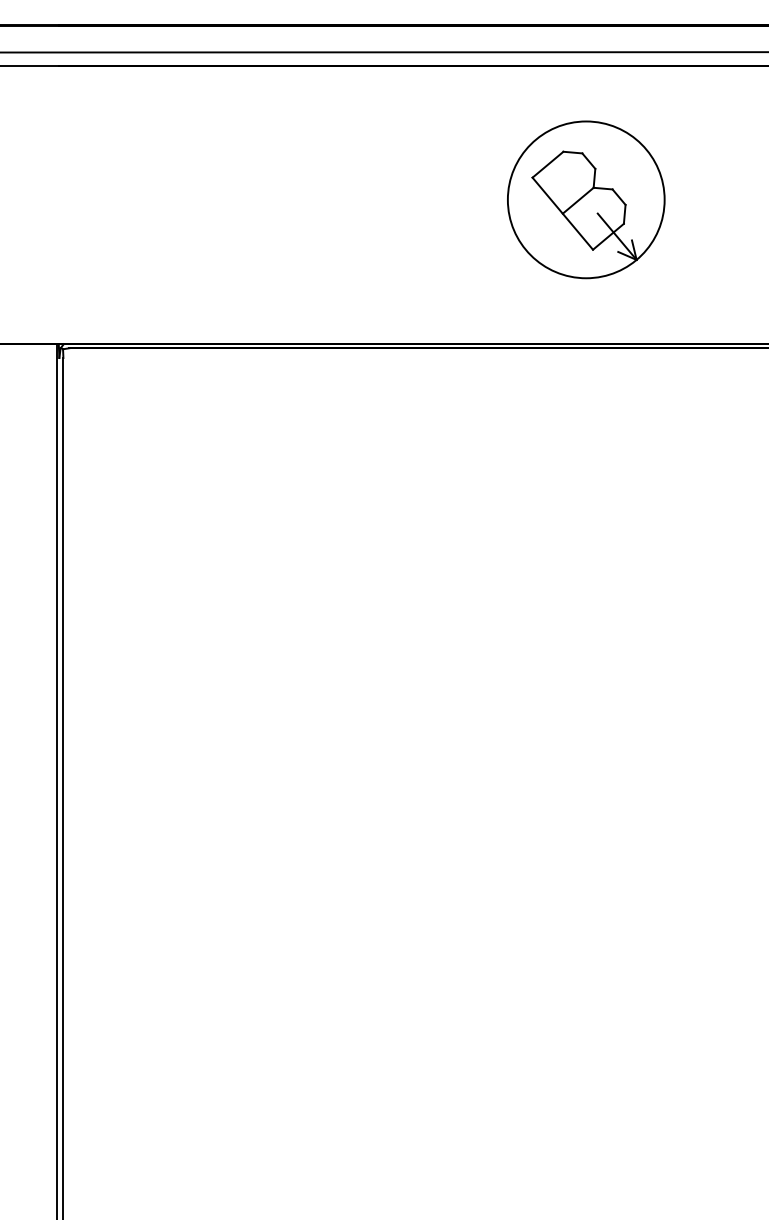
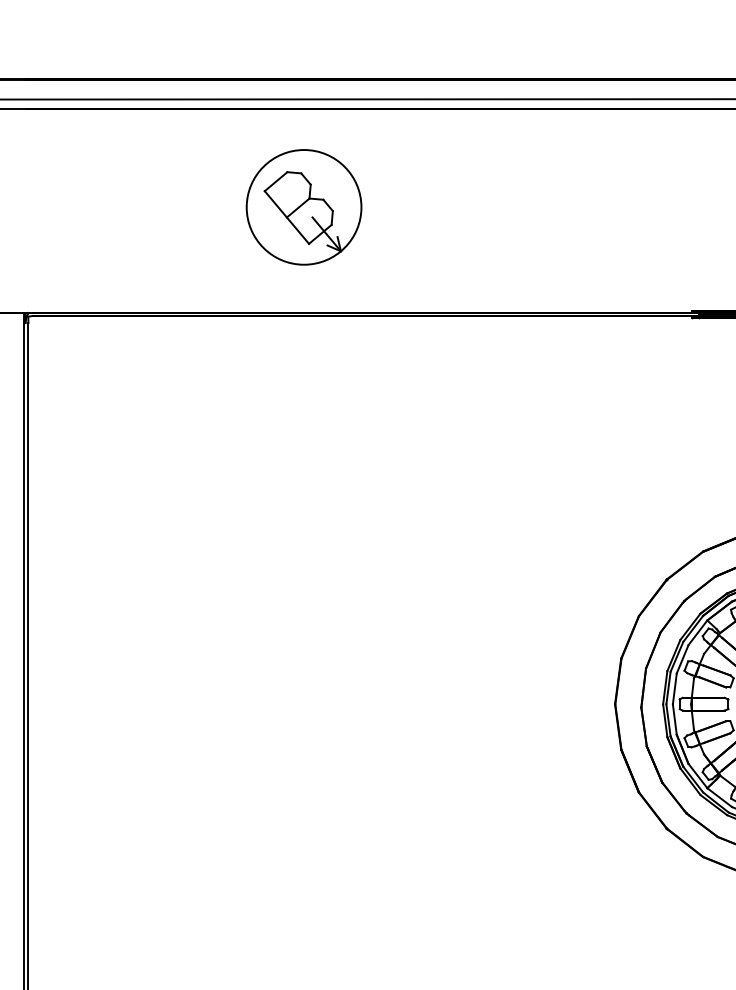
part: (585, 200) -> (303, 207), moved

